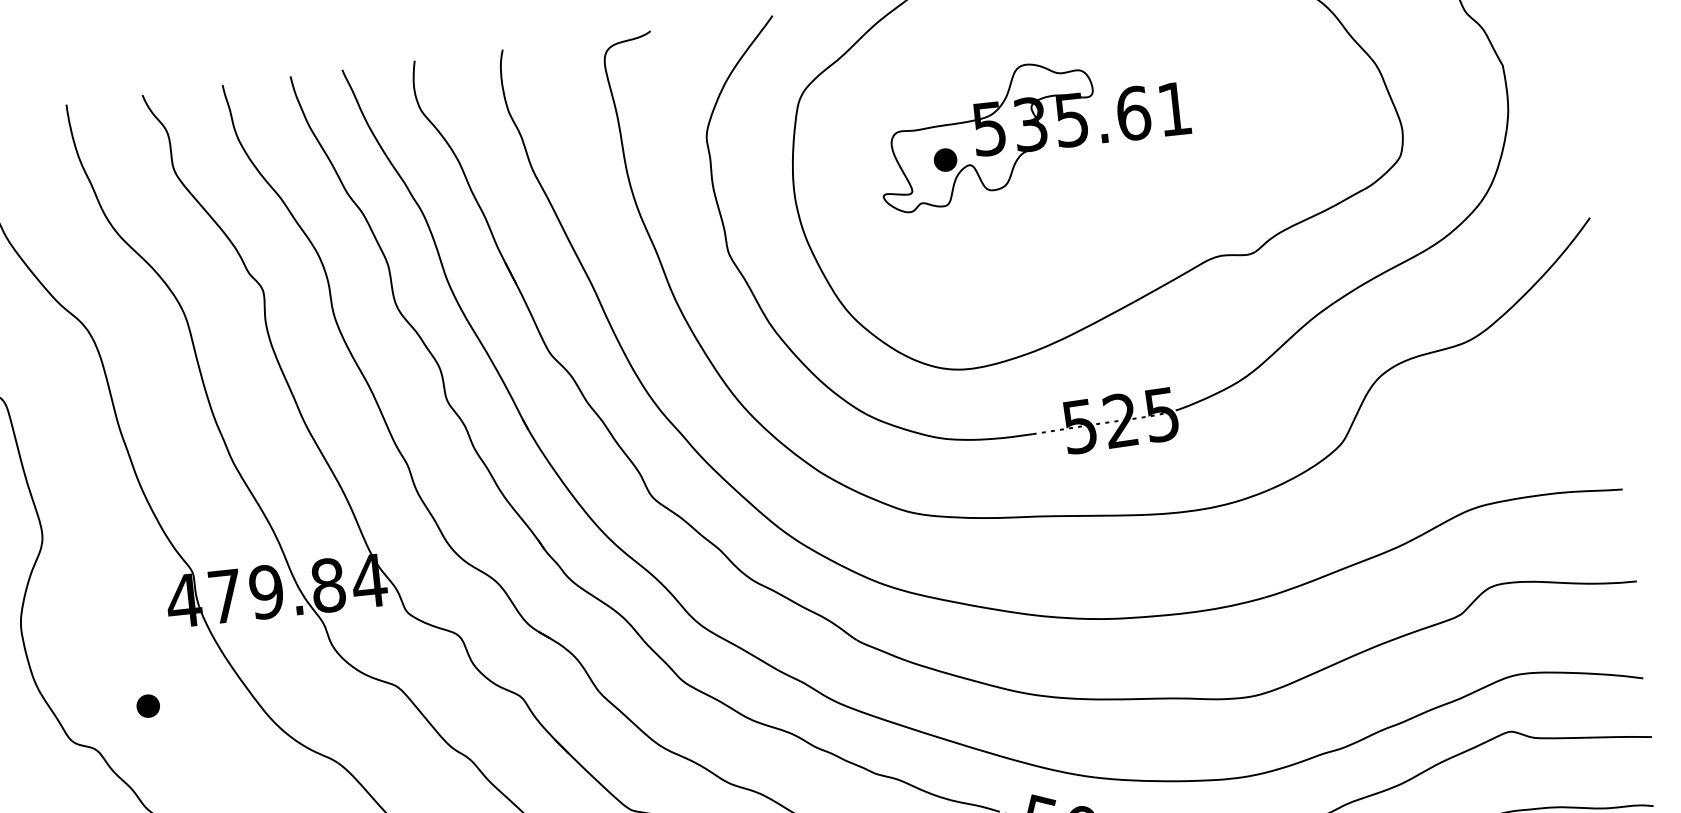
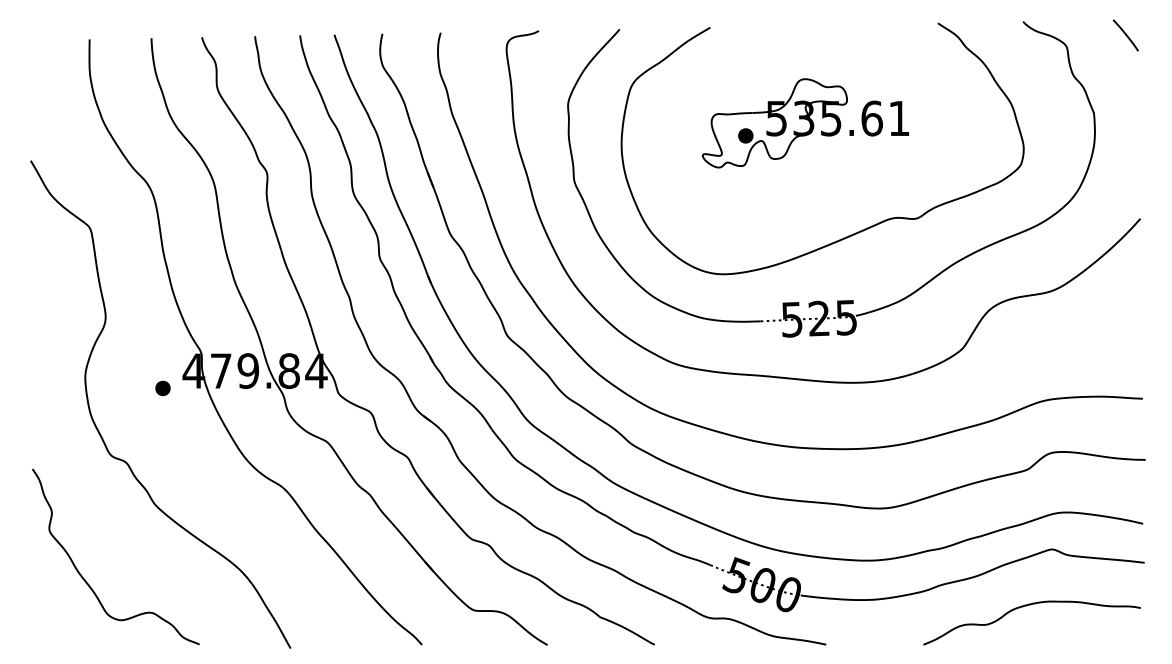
part: (1033, 131) -> (805, 123), moved
part: (147, 704) -> (162, 387), moved

